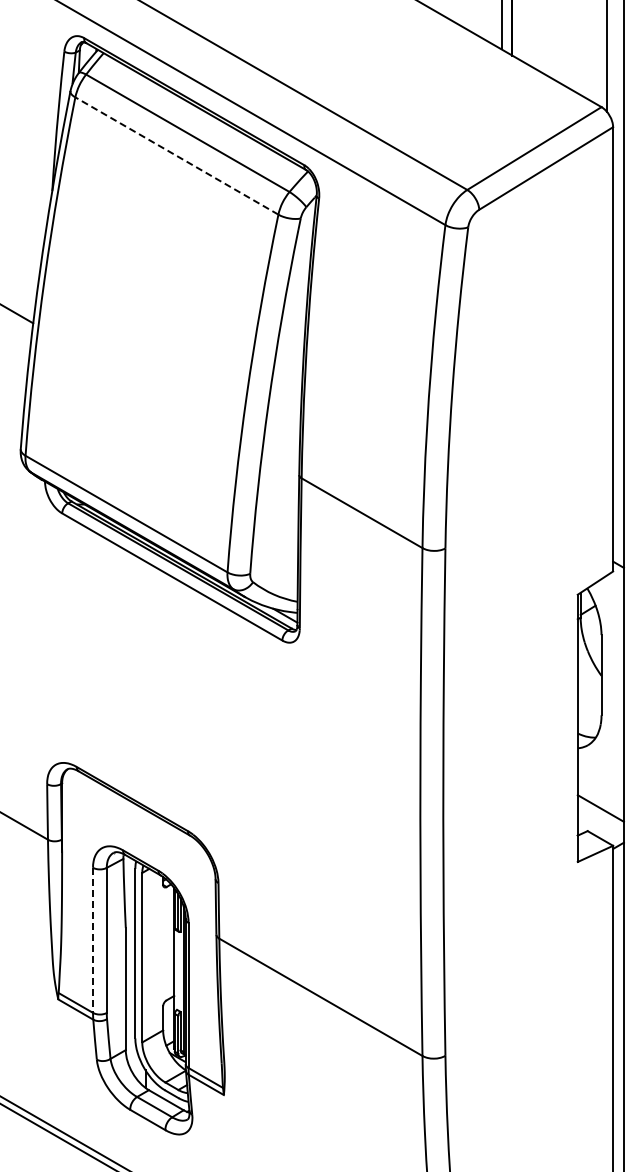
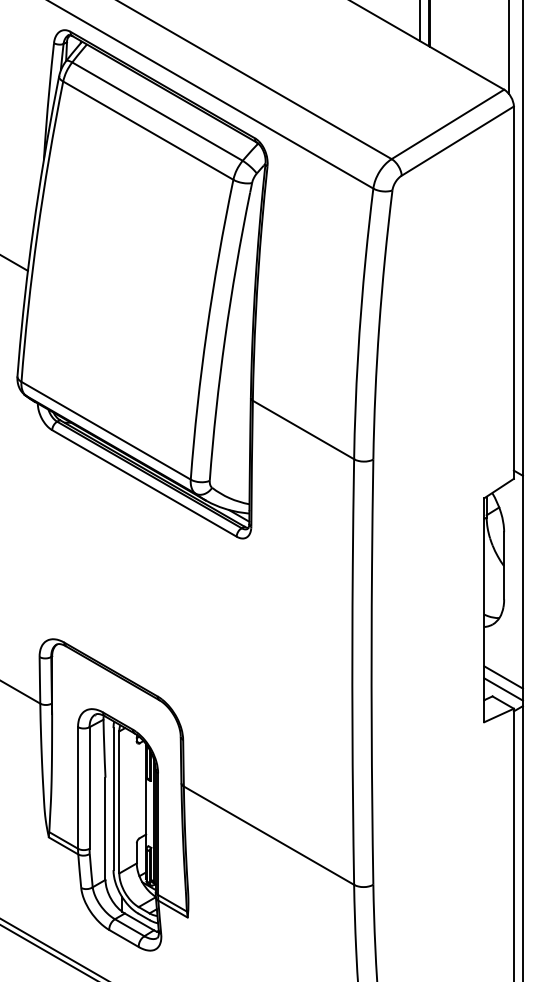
line: (176, 155) -> (147, 130), dashed -> solid
line: (600, 822) -> (503, 689), added
line: (93, 940) -> (78, 788), dashed -> solid

